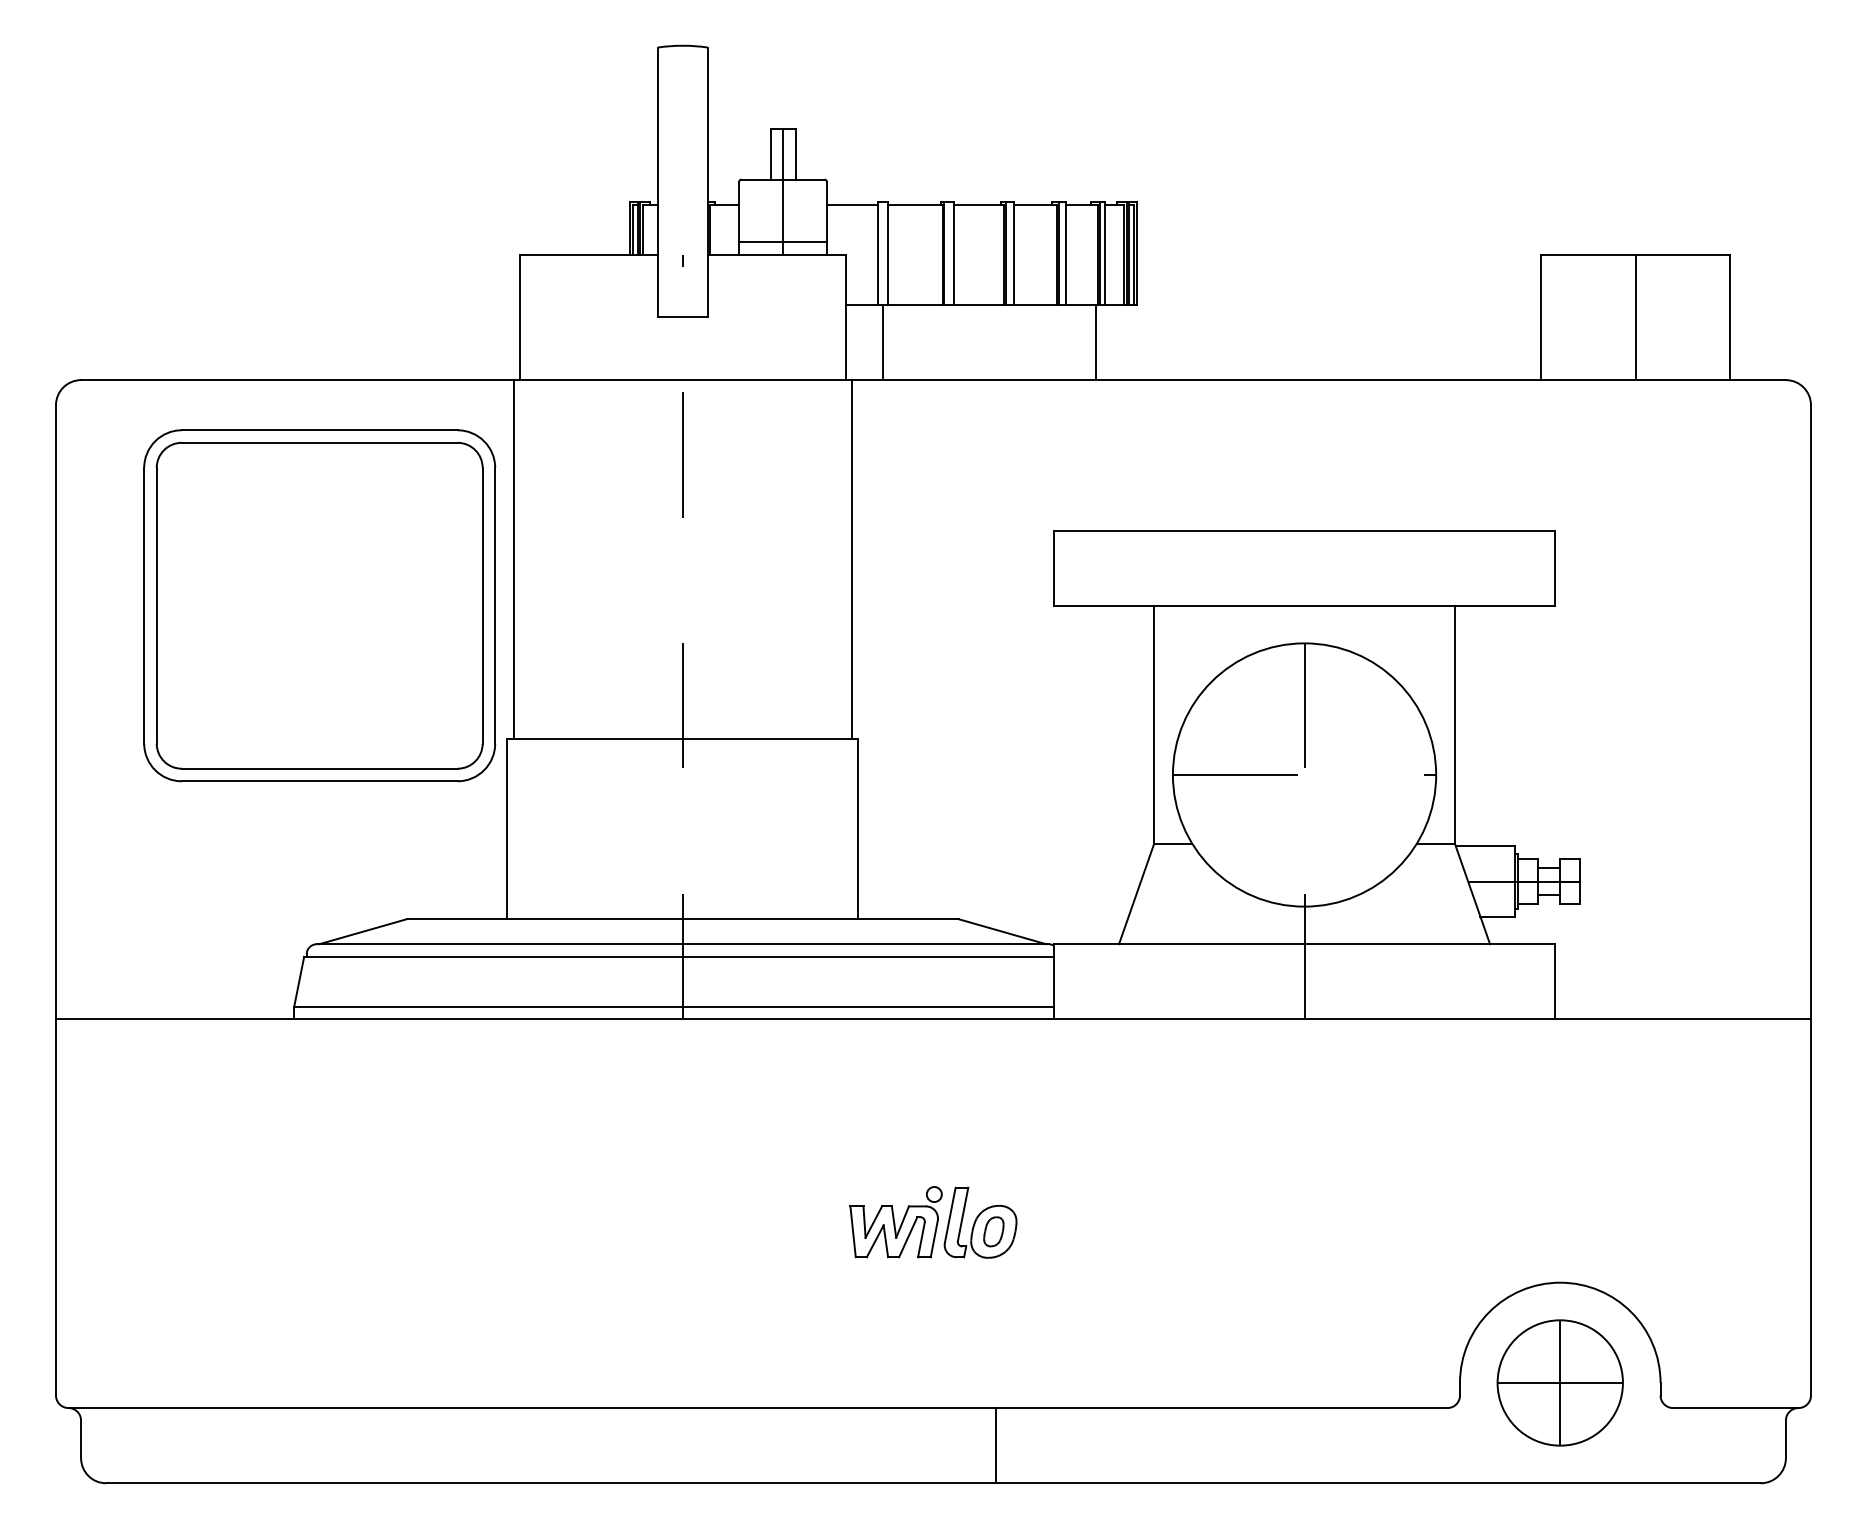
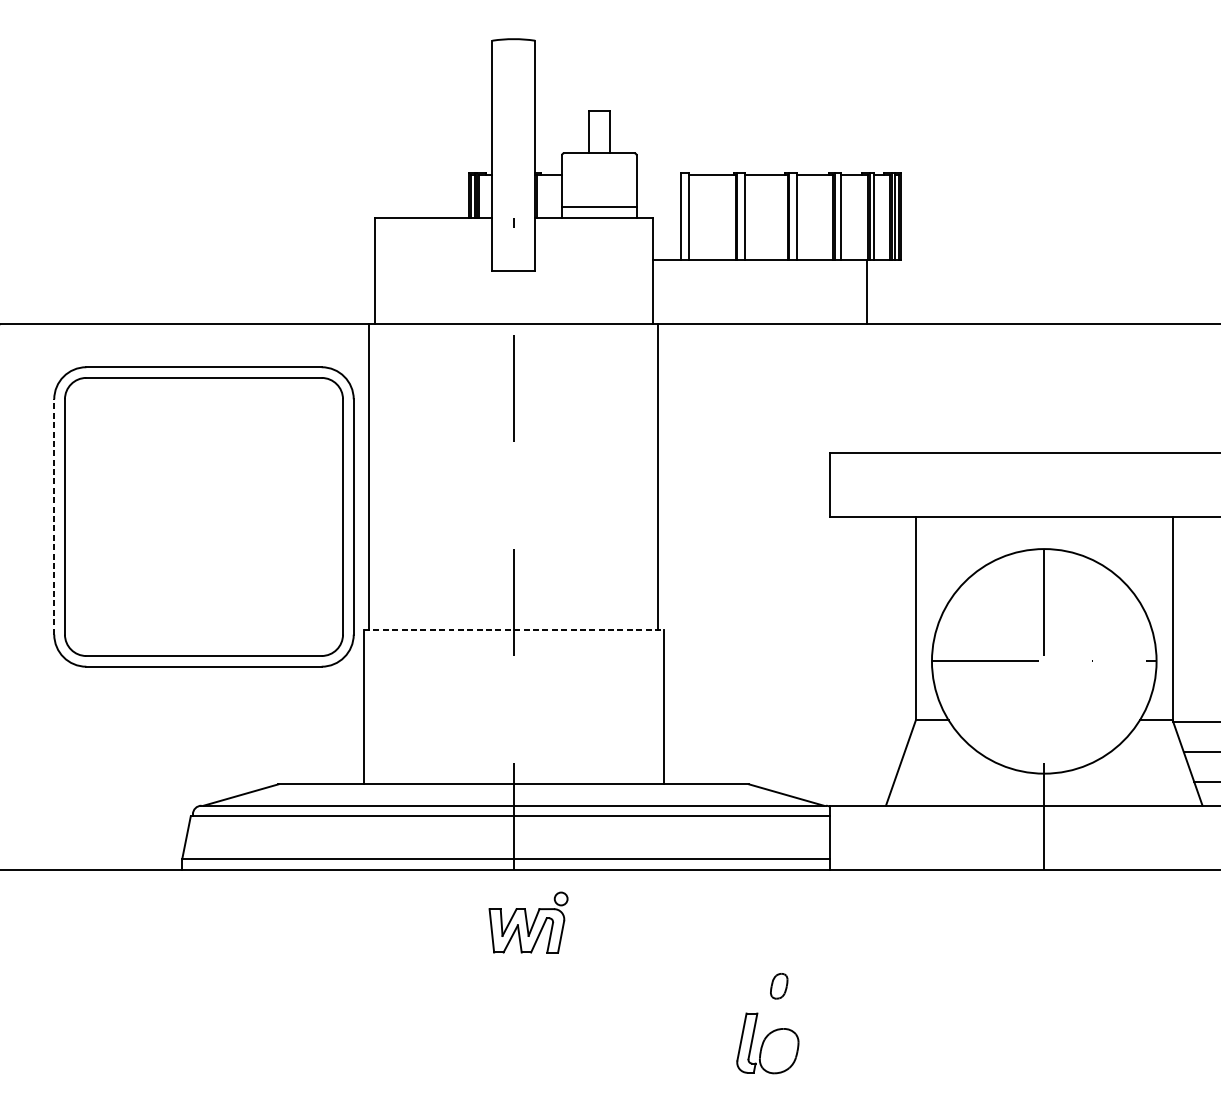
line: (783, 191) -> (599, 163), removed
line: (852, 204) -> (658, 174), removed
line: (883, 342) -> (685, 292), removed
line: (144, 605) -> (54, 516), solid -> dashed
line: (683, 738) -> (514, 630), solid -> dashed
part: (895, 1222) -> (528, 922), moved
part: (993, 1231) -> (778, 986), moved

